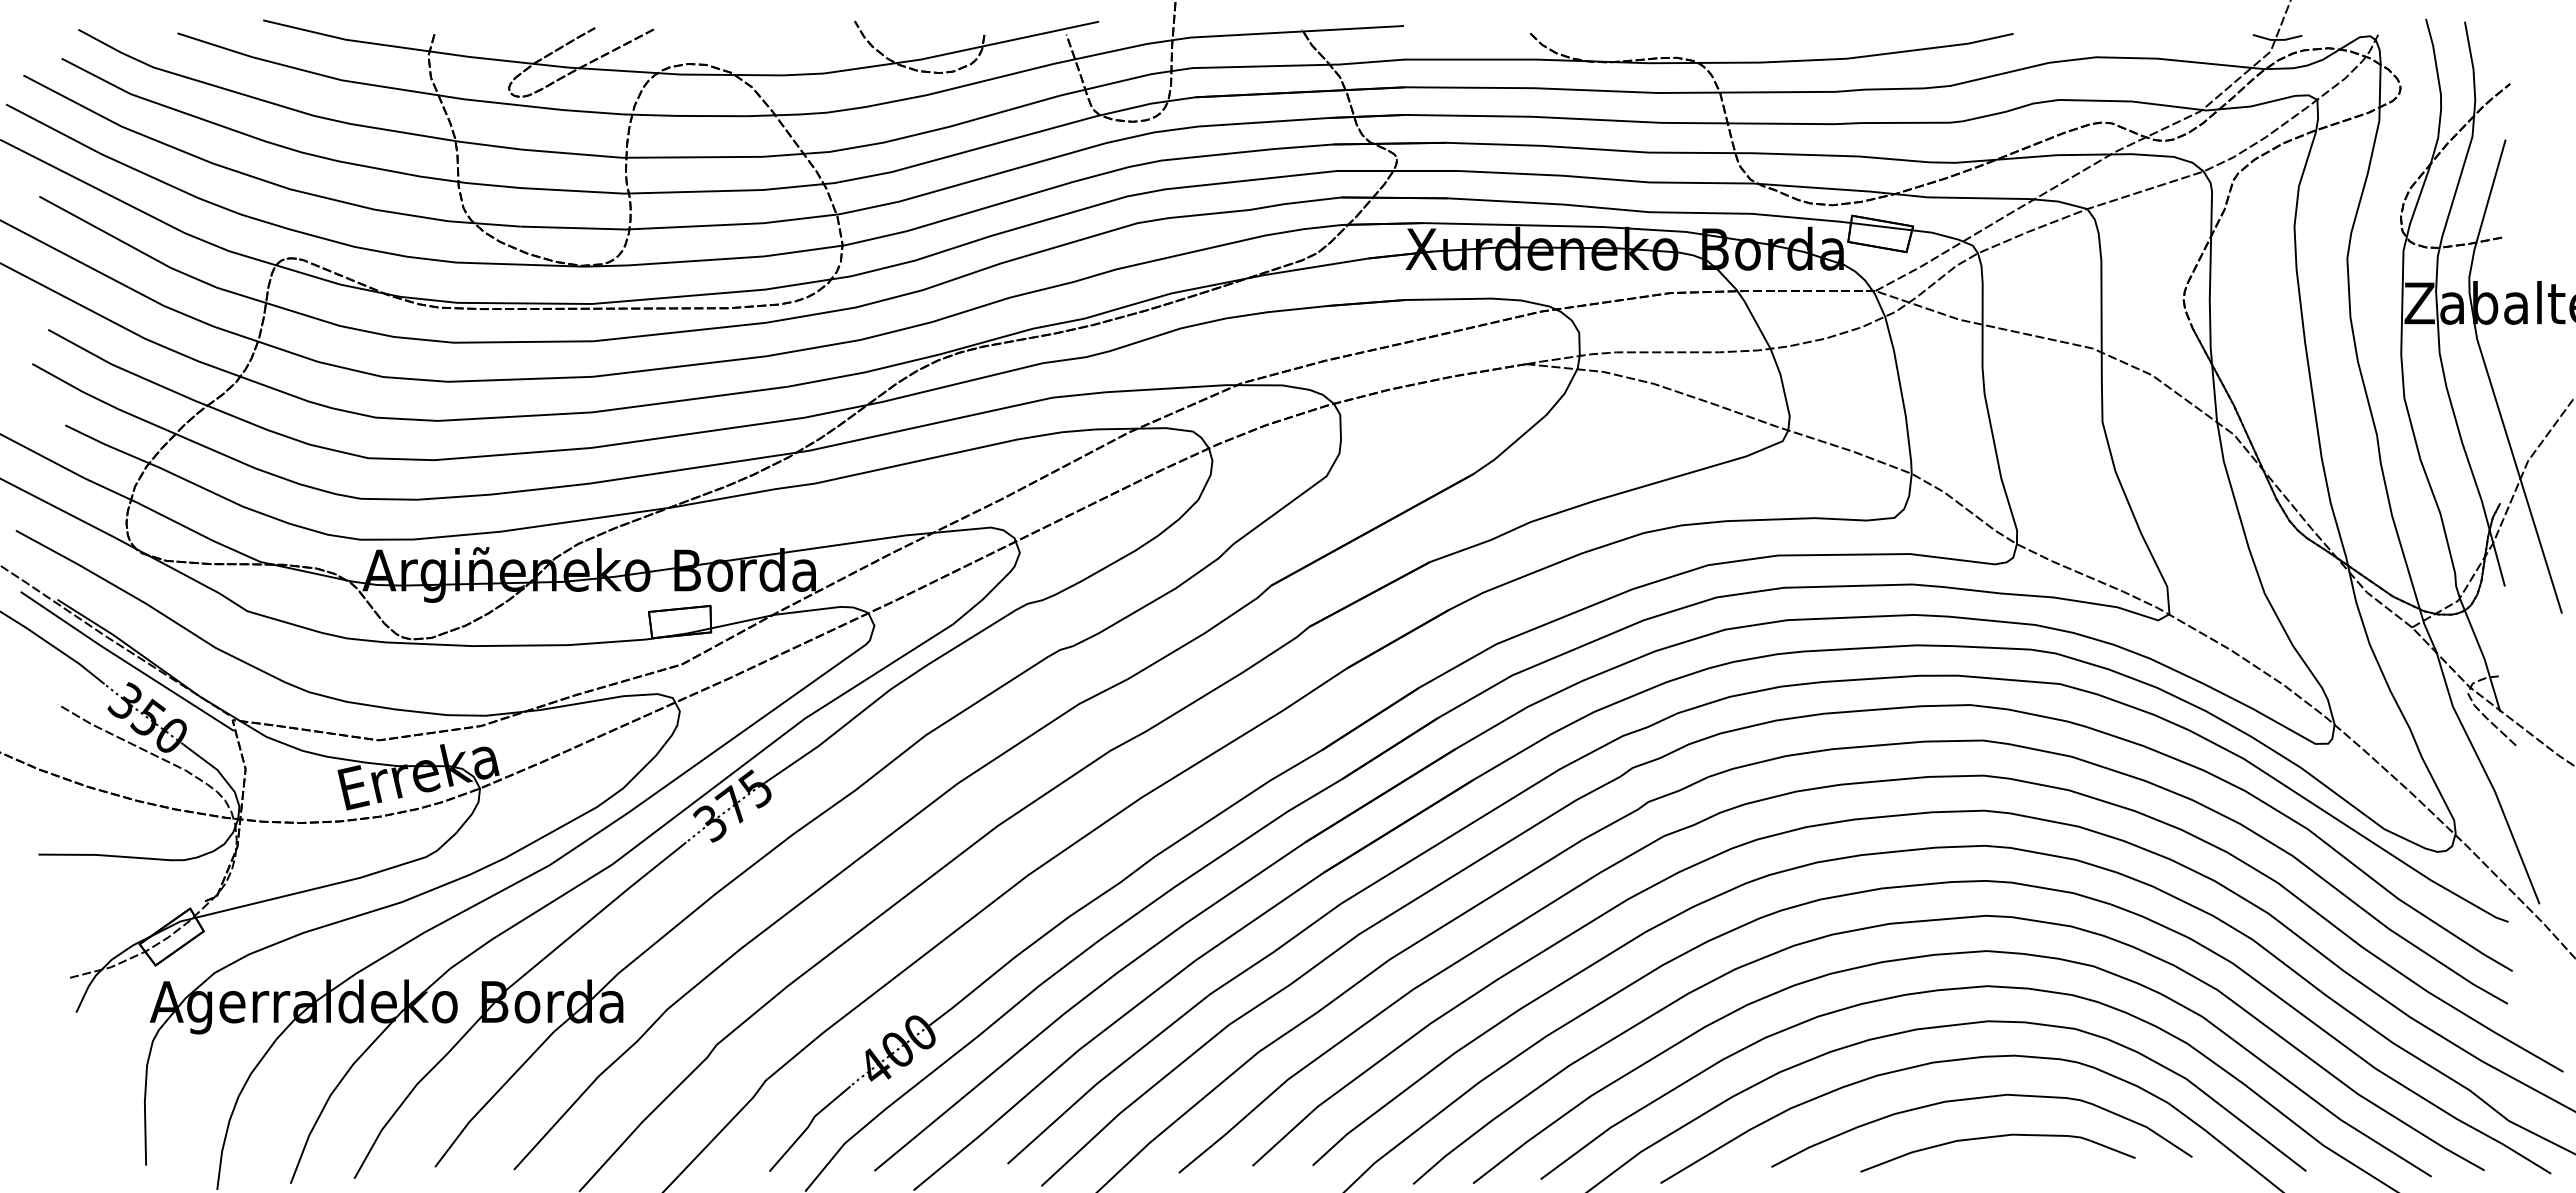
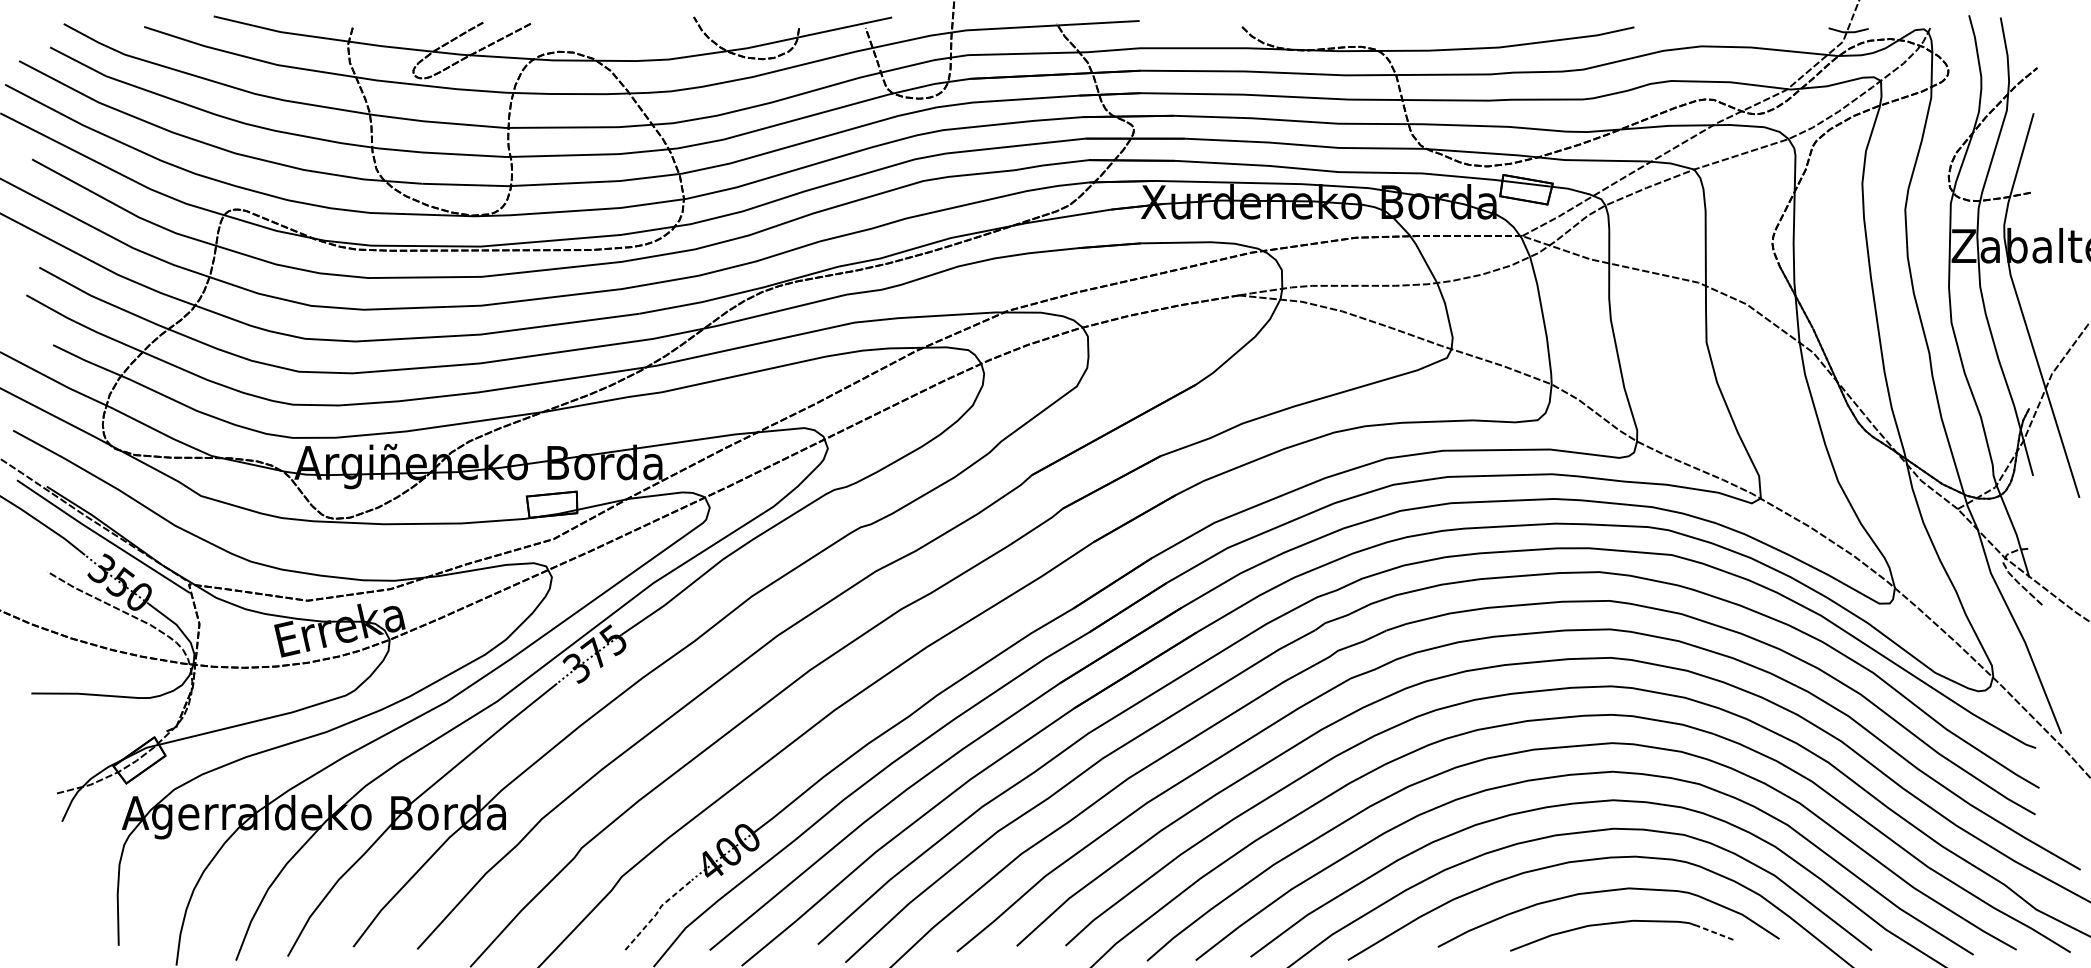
line: (808, 1127) -> (656, 914), solid -> dashed
line: (2112, 1149) -> (1714, 932), solid -> dashed

